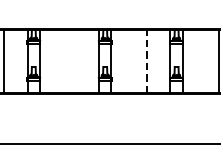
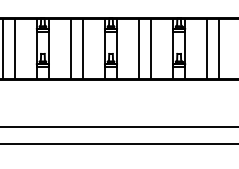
line: (63, 61) -> (71, 48), added
line: (75, 61) -> (82, 48), added
line: (135, 61) -> (139, 48), added
line: (206, 61) -> (207, 48), added
line: (147, 62) -> (151, 49), dashed -> solid

